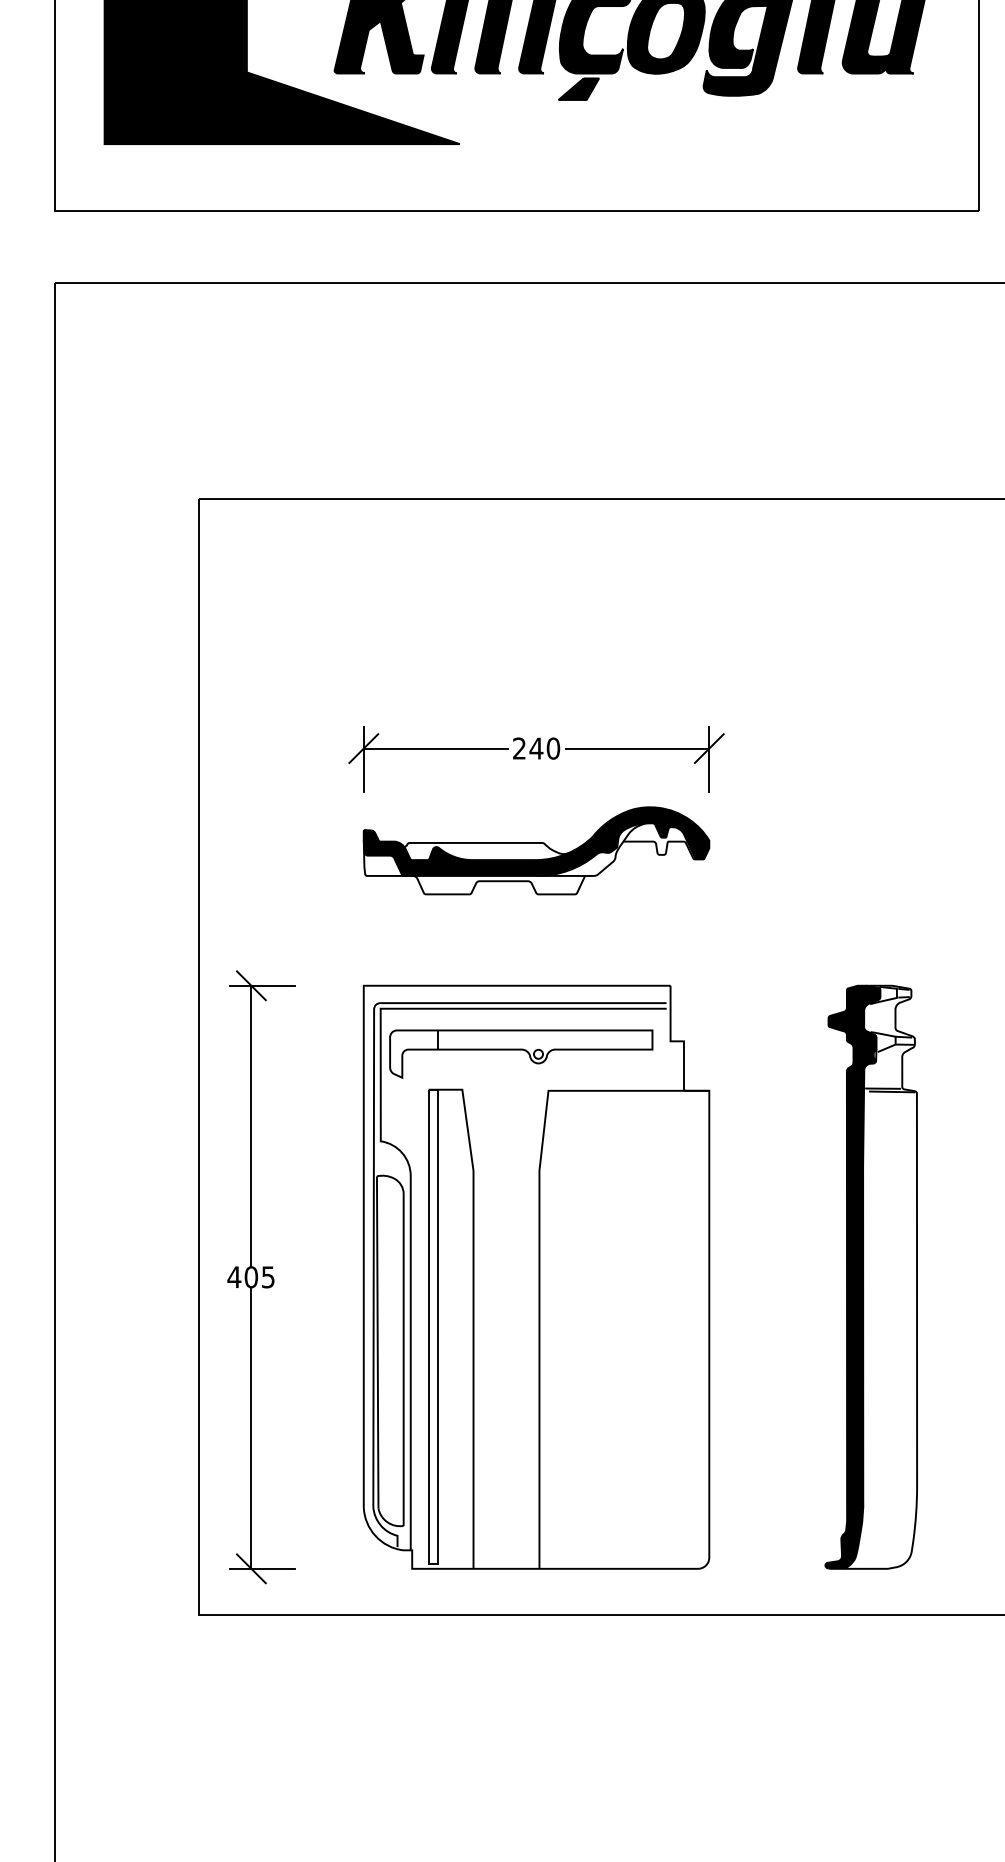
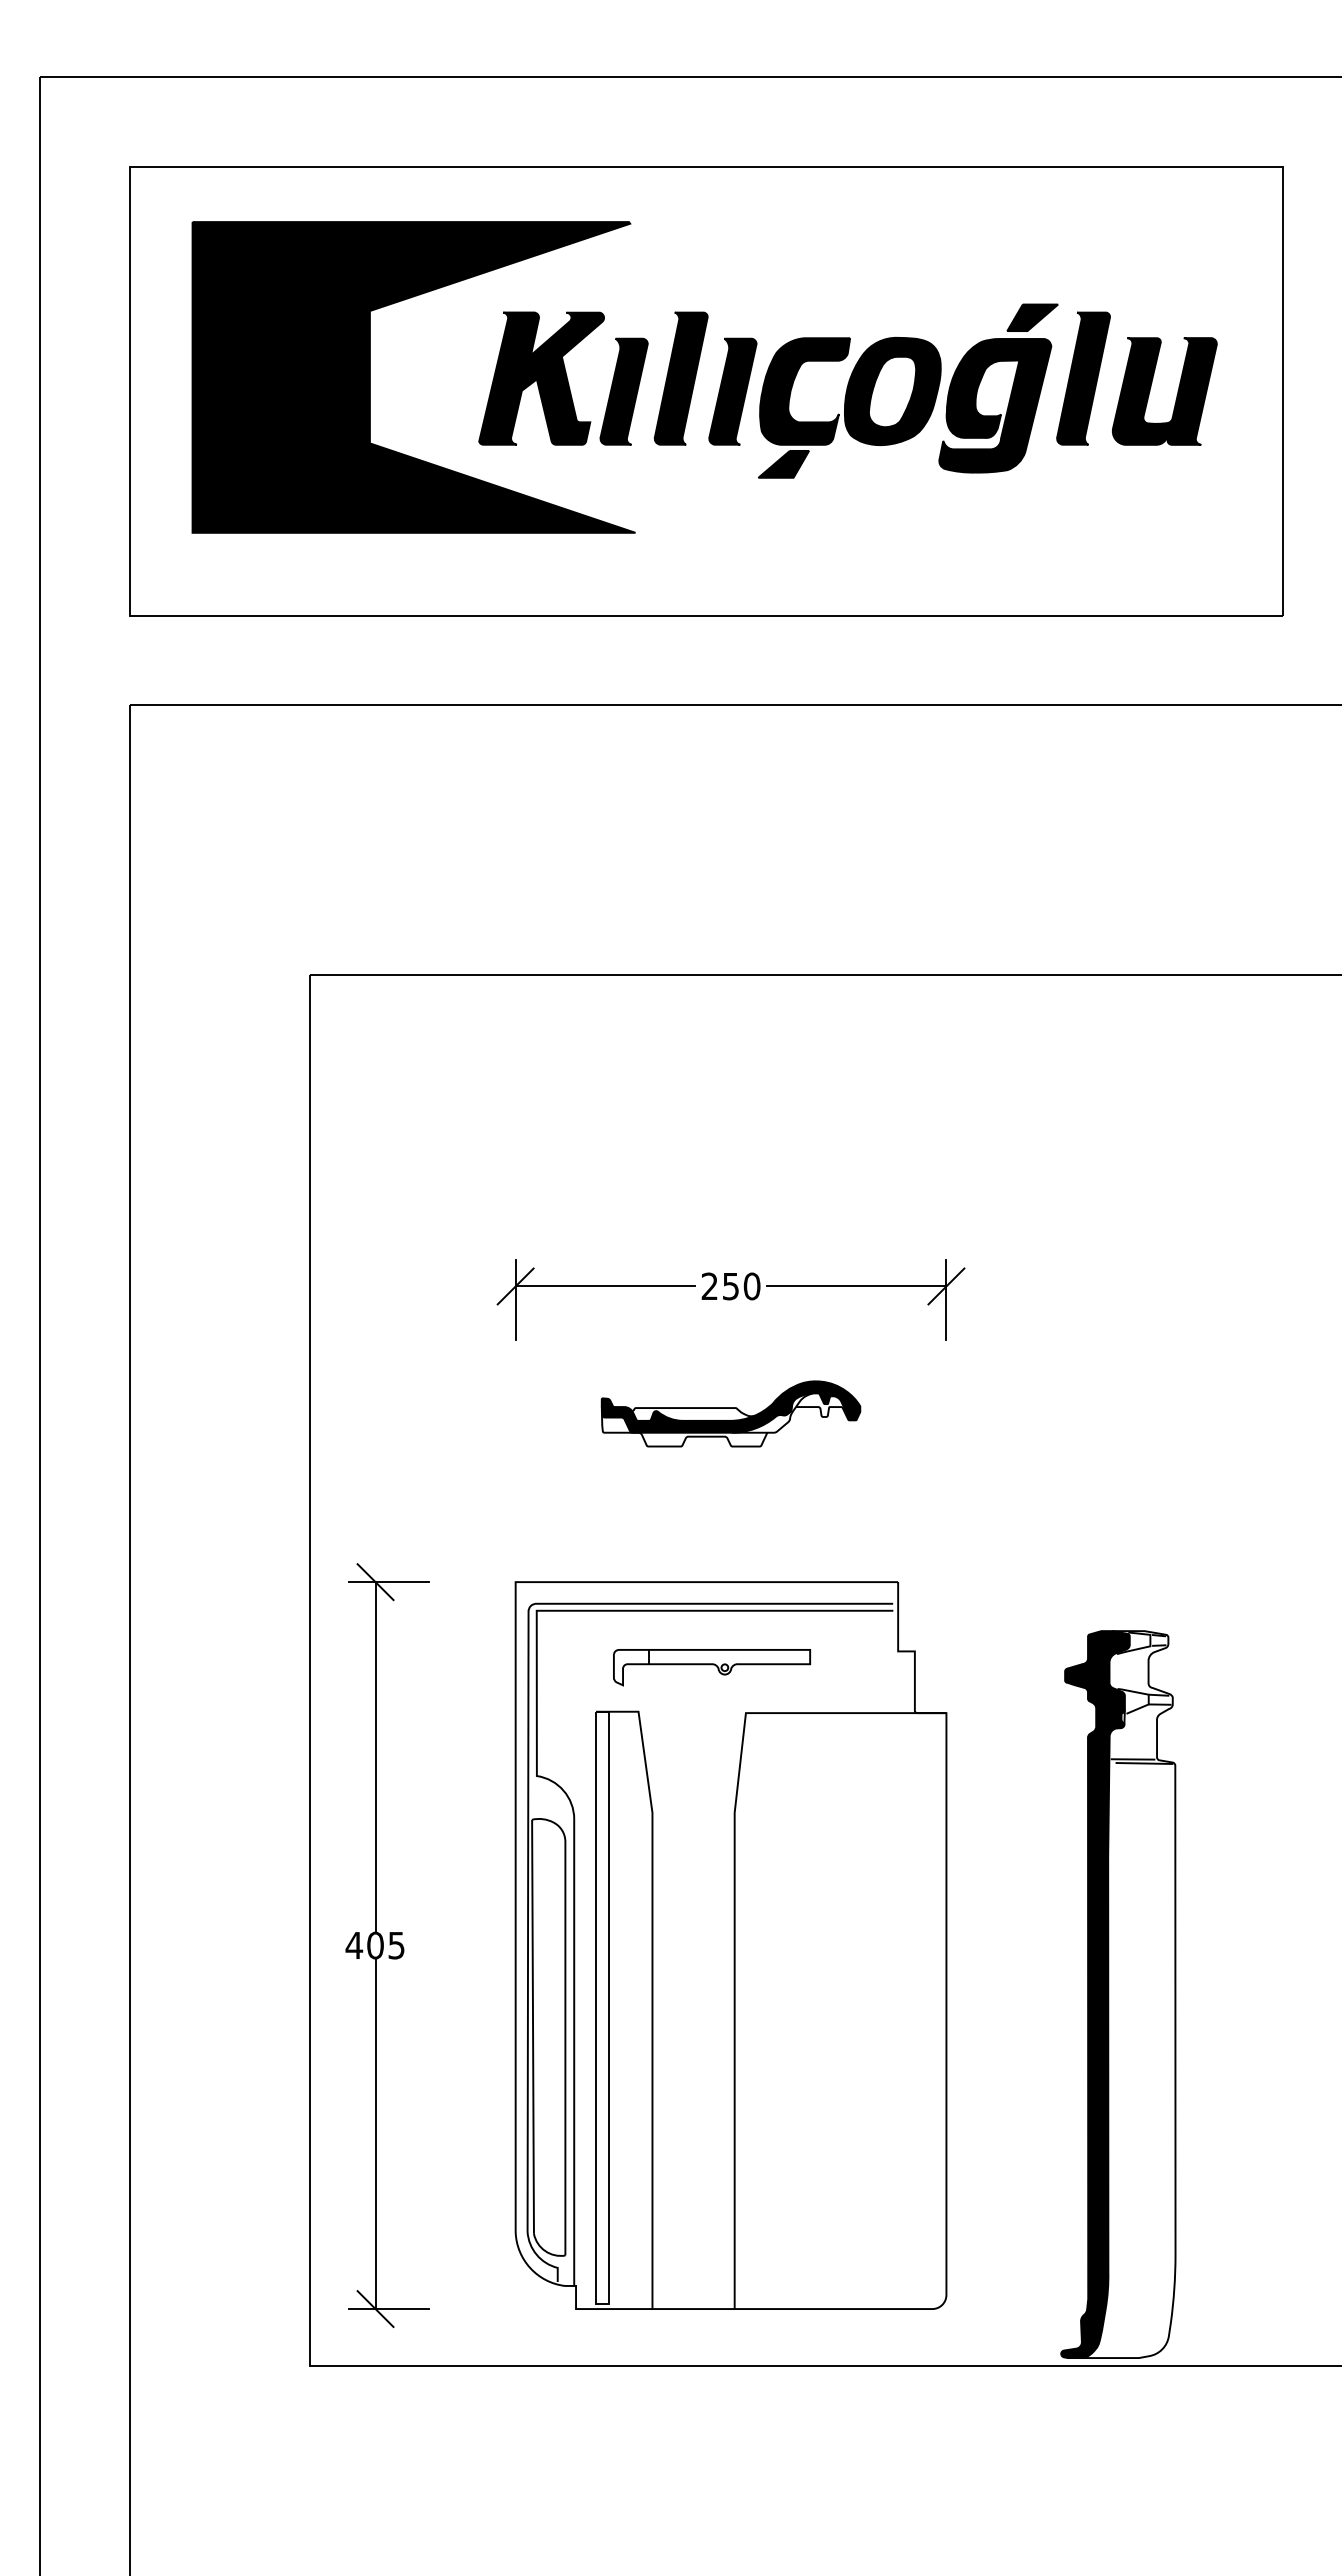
text: (536, 748) -> (730, 1286), 240 -> 250
part: (536, 850) -> (730, 1413), size x0.6
part: (520, 1054) -> (711, 1667), size x0.6
part: (871, 1277) -> (1118, 1994), moved

